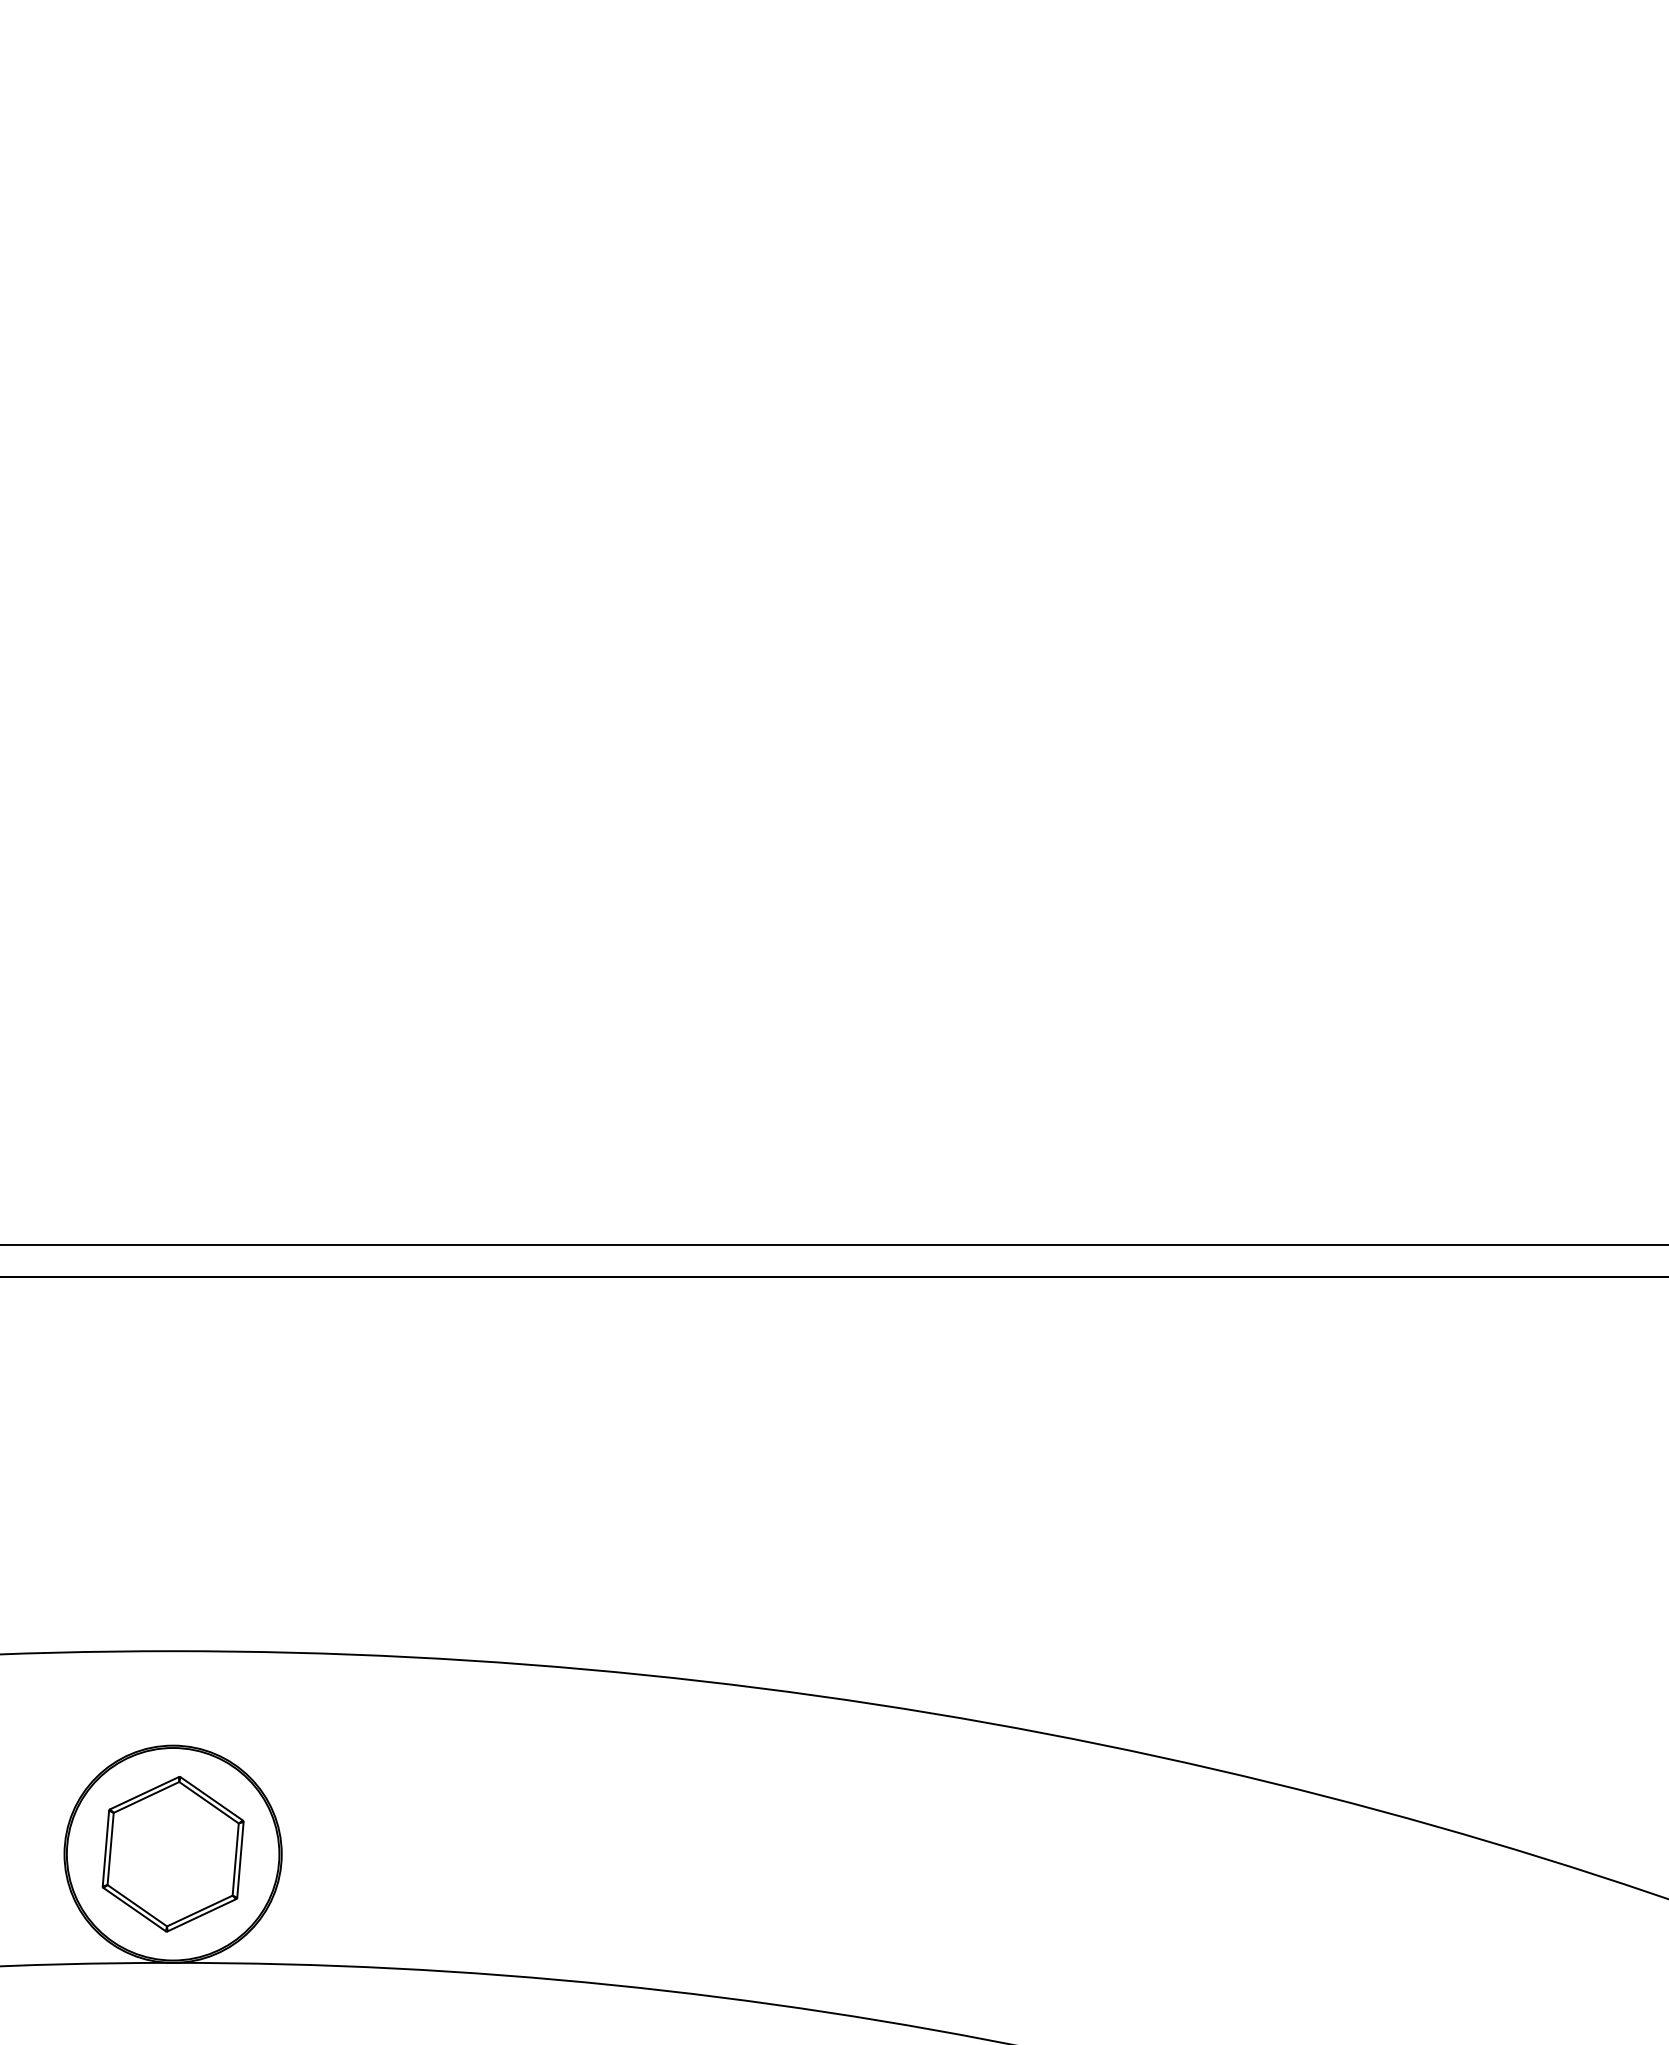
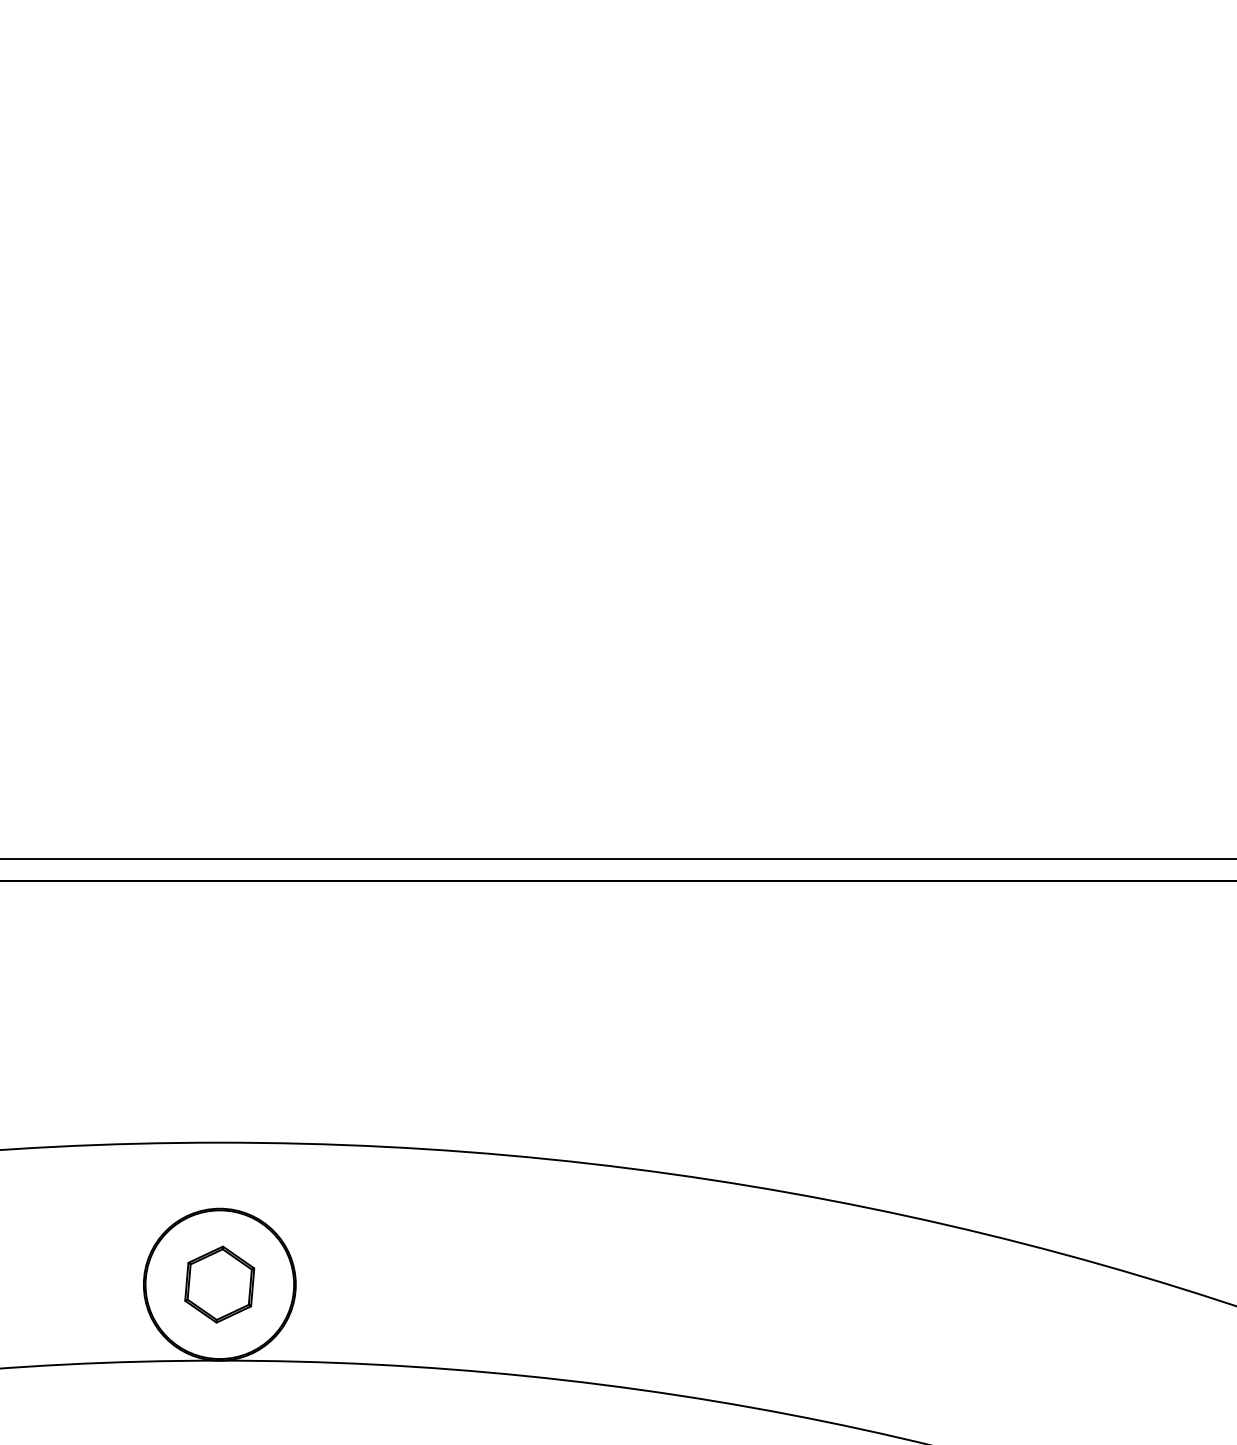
part: (172, 1853) -> (219, 1284), size x0.7

